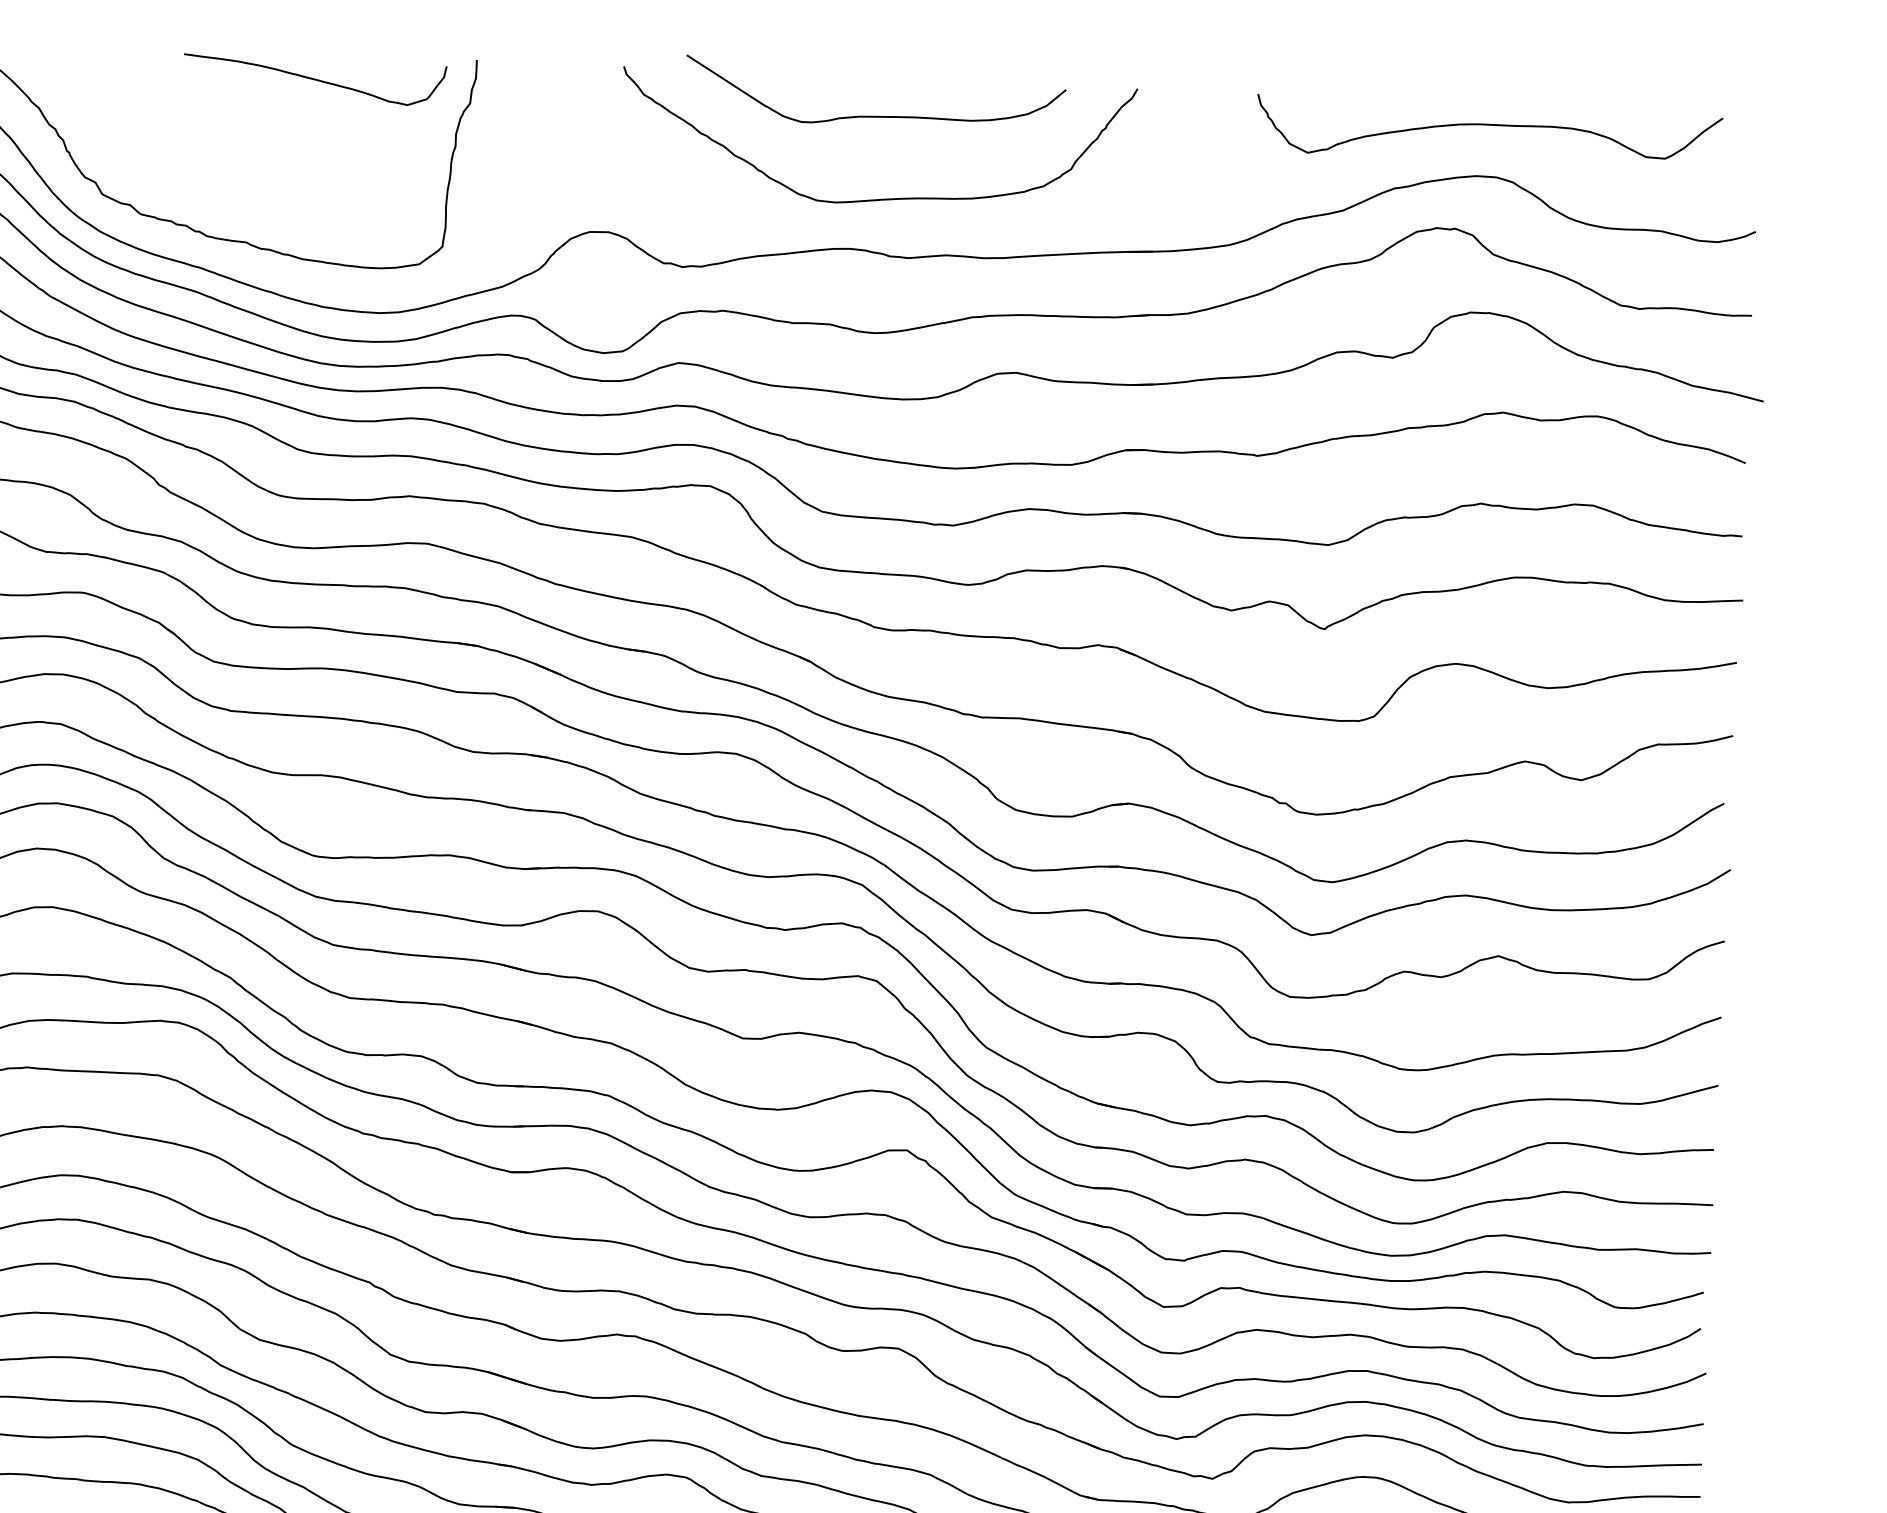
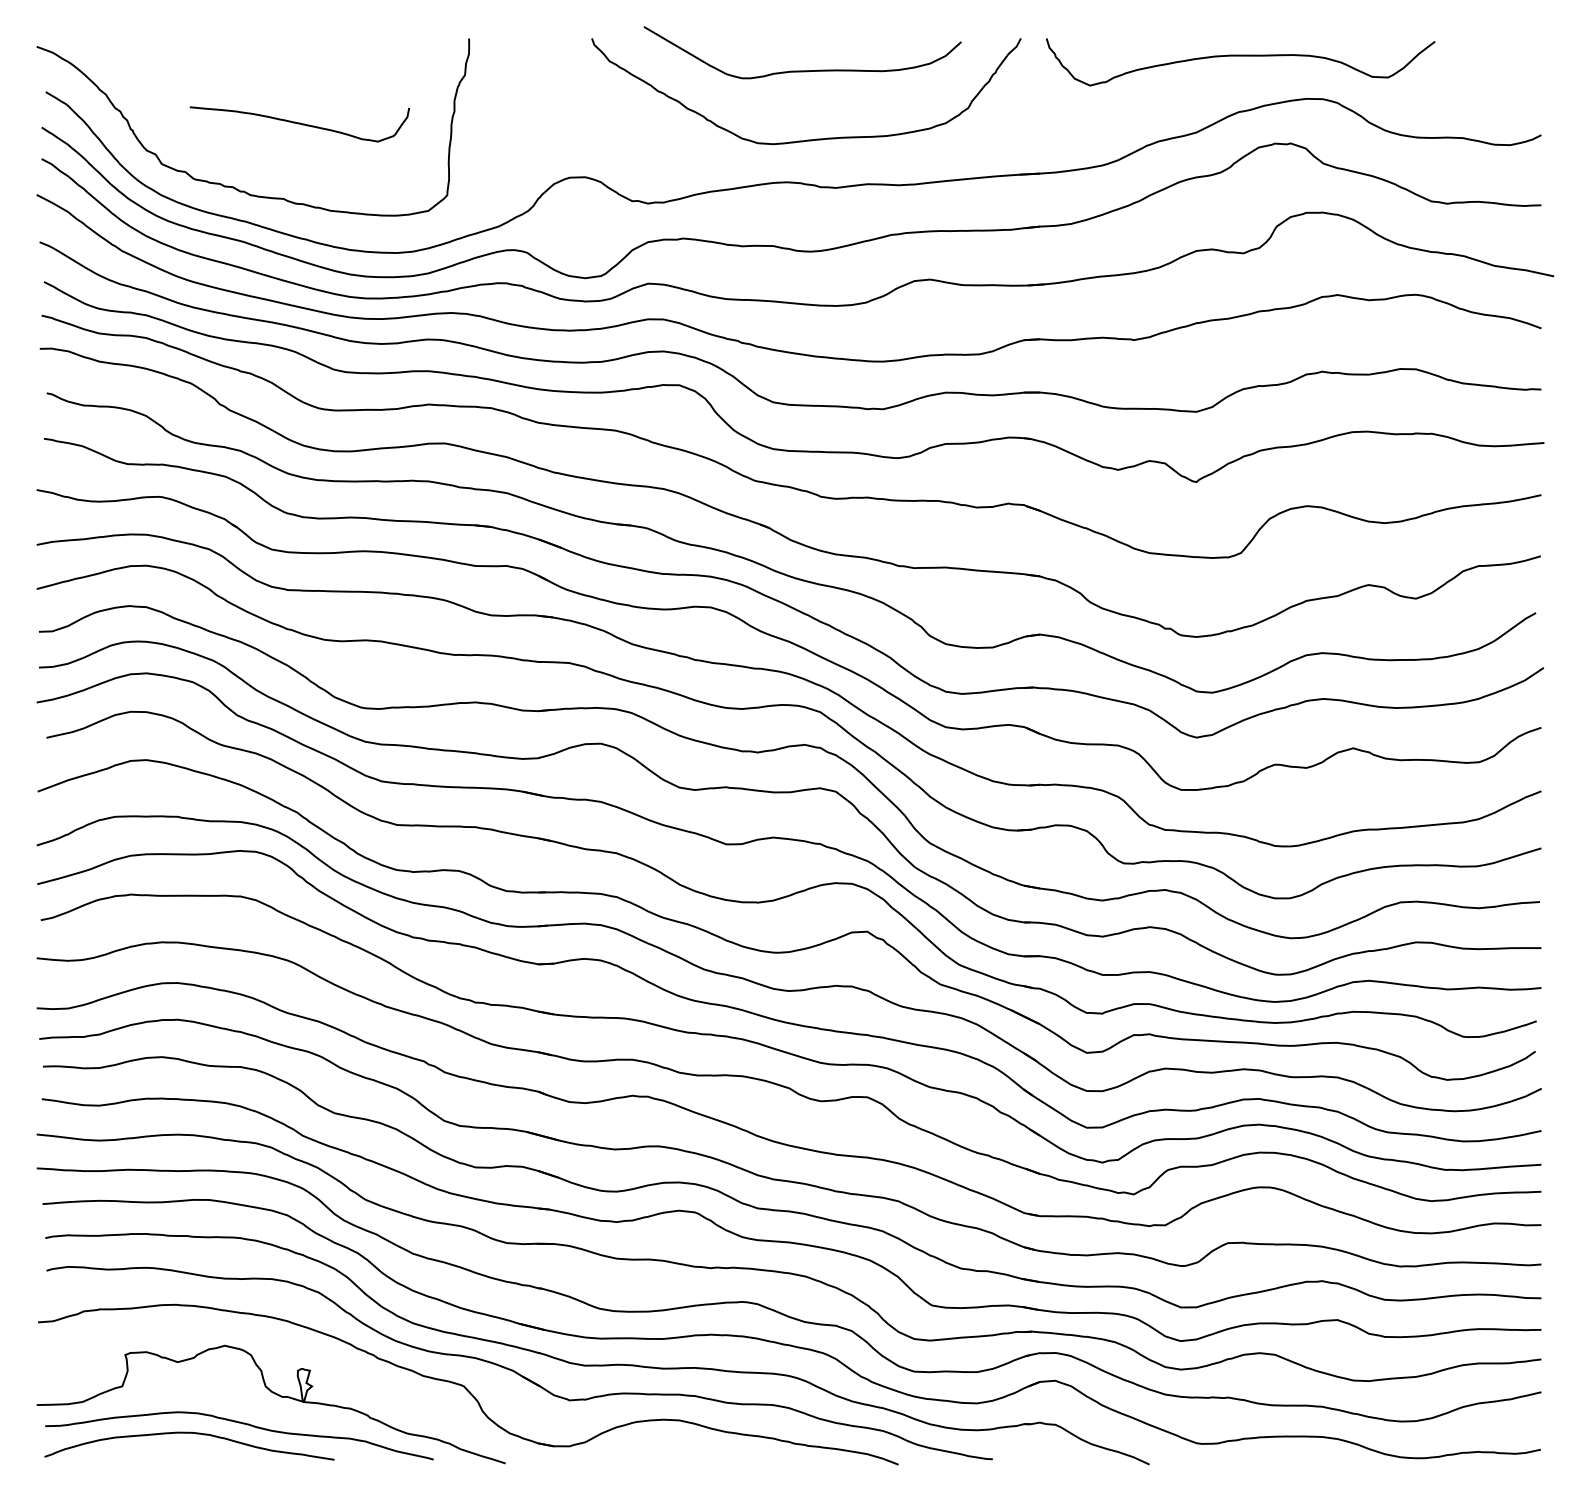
curve: (314, 80) -> (299, 124), moved
curve: (1489, 125) -> (1240, 56), moved

